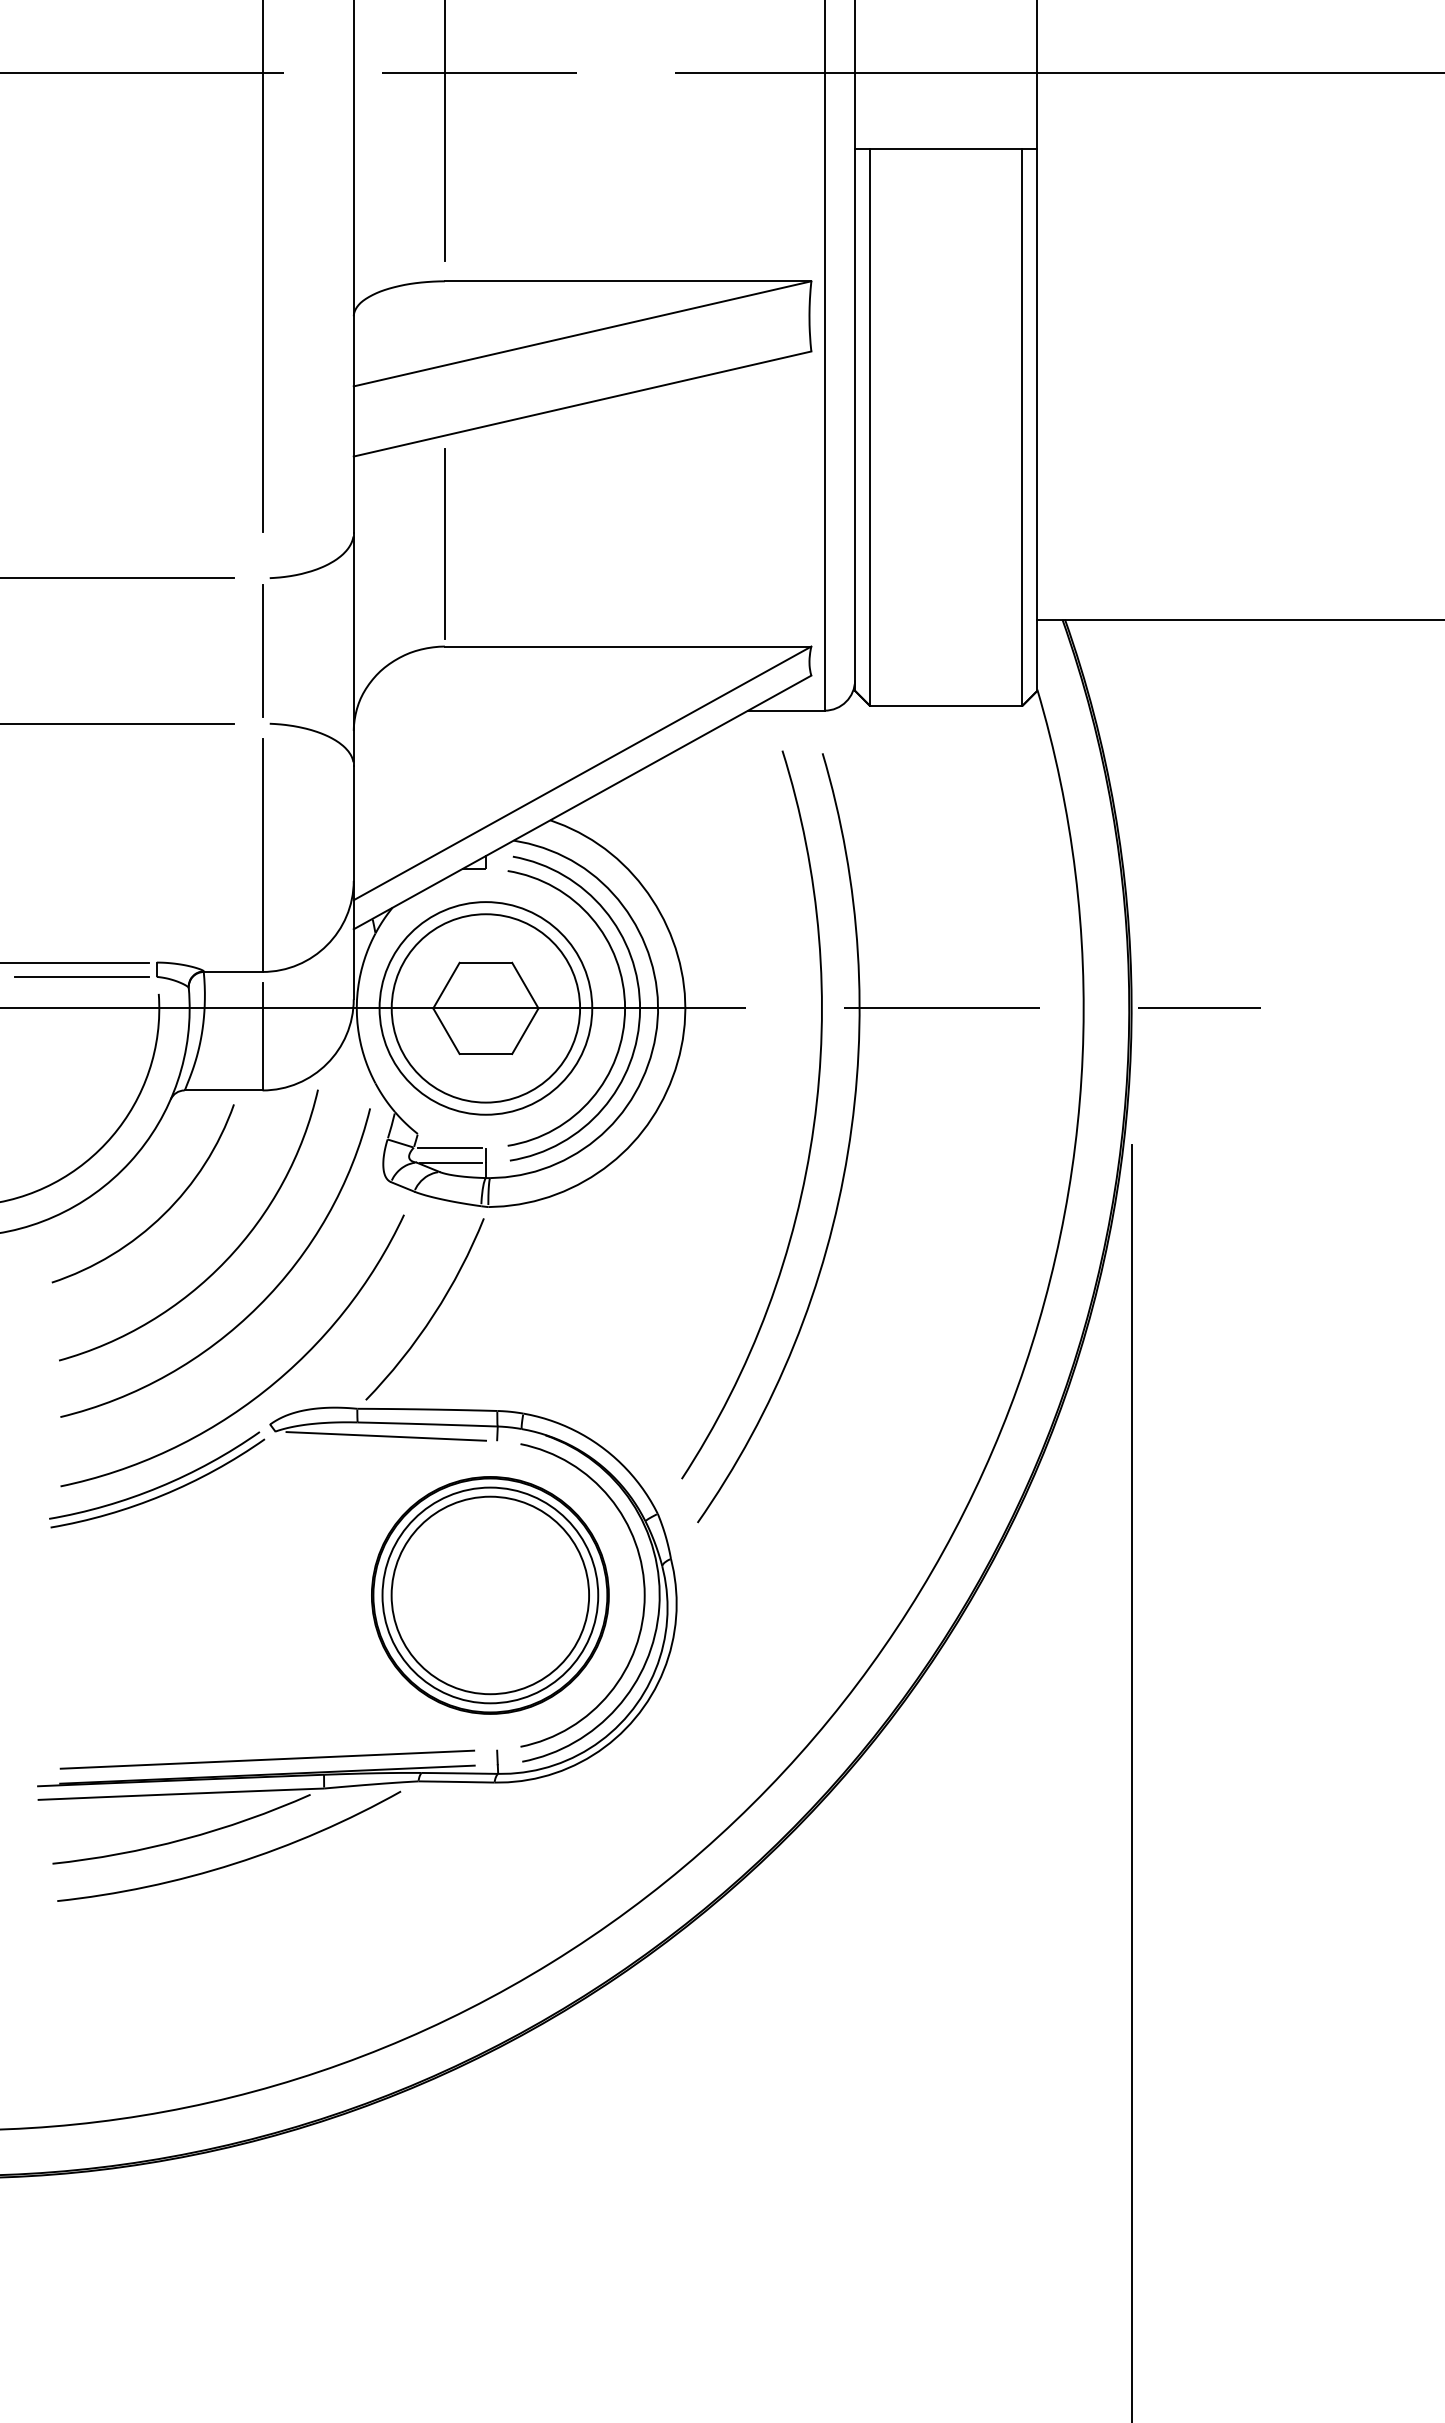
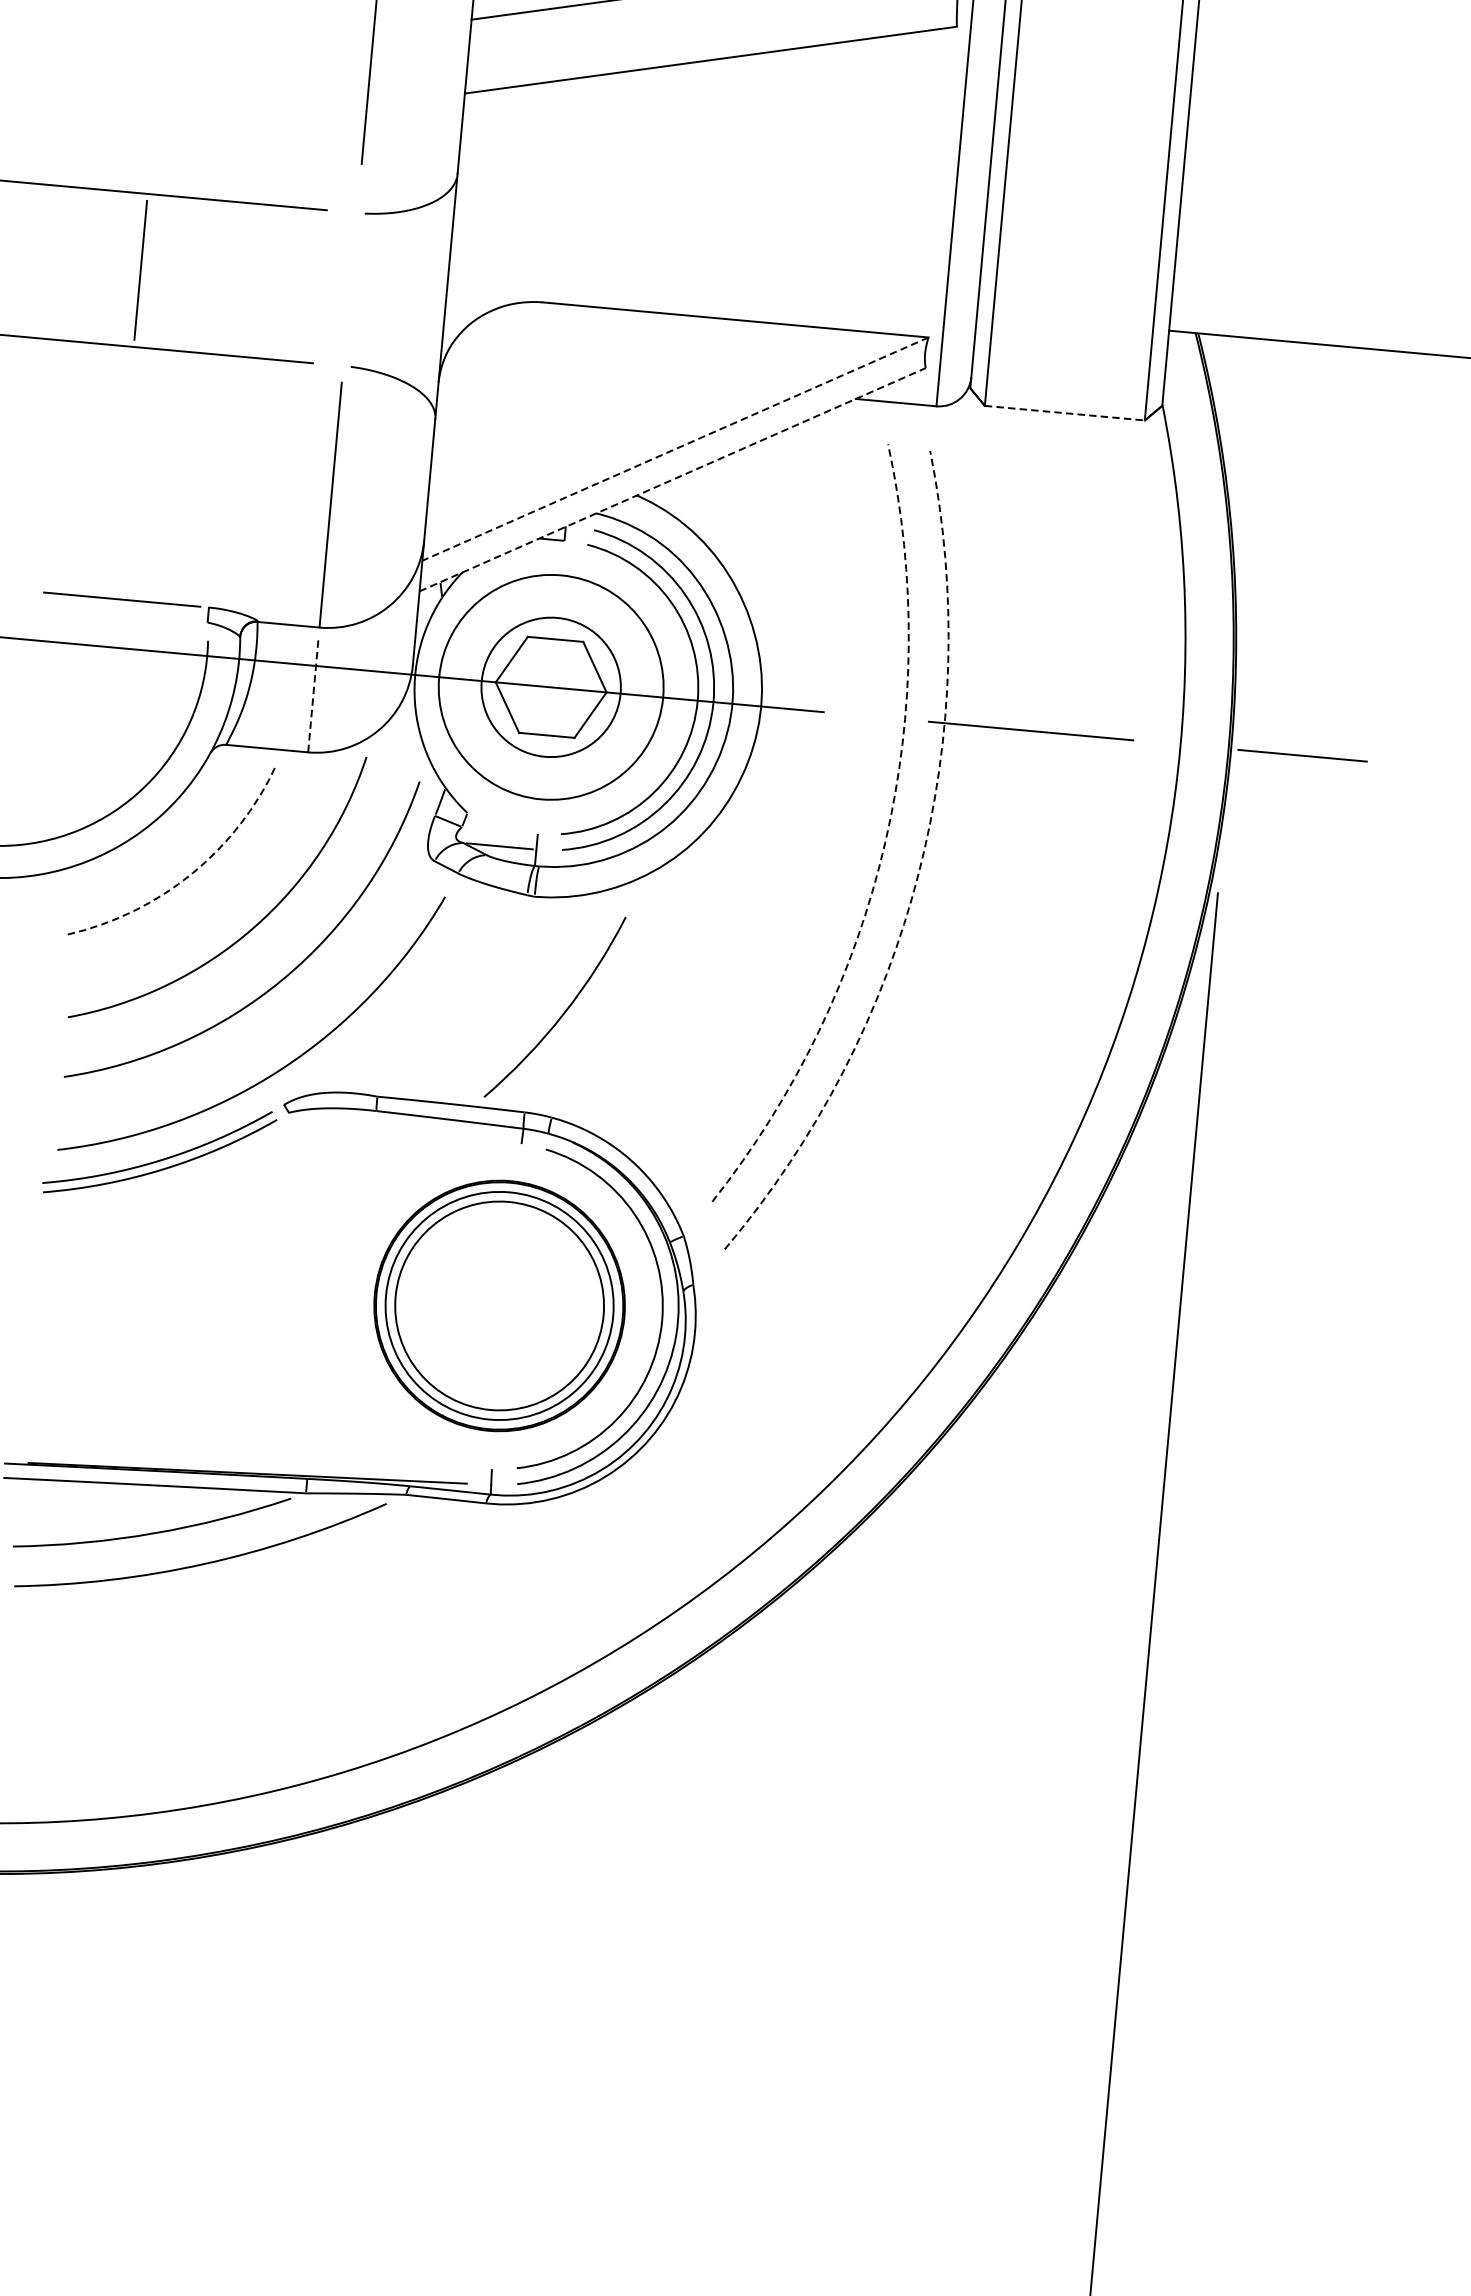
line: (444, 543) -> (552, 193), removed
line: (262, 650) -> (140, 269), moved
line: (946, 706) -> (1065, 413), solid -> dashed
line: (582, 773) -> (675, 449), solid -> dashed
line: (582, 802) -> (672, 479), solid -> dashed
line: (82, 976) -> (129, 615), removed
circle: (485, 1008) -> (550, 687), size x0.7
line: (262, 1036) -> (313, 695), solid -> dashed
arc: (813, 1126) -> (884, 843), solid -> dashed
line: (449, 1147) -> (499, 830), removed
arc: (847, 1152) -> (918, 873), solid -> dashed
arc: (163, 1214) -> (191, 873), solid -> dashed
arc: (432, 1314) -> (562, 1013), moved
line: (386, 1436) -> (405, 1128), removed
line: (266, 1759) -> (248, 1457), removed

